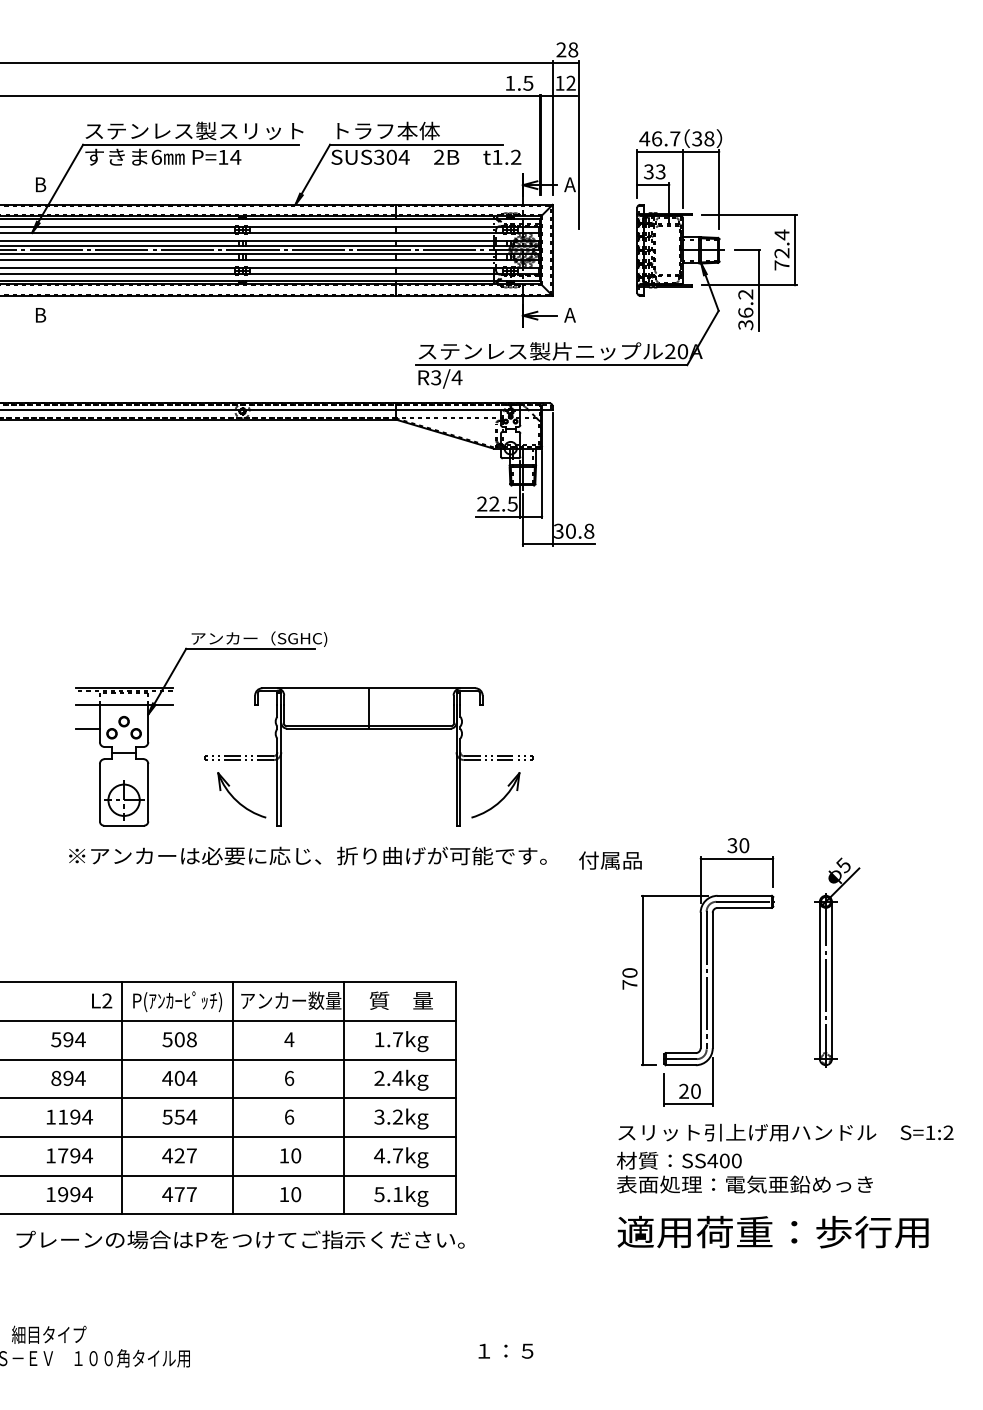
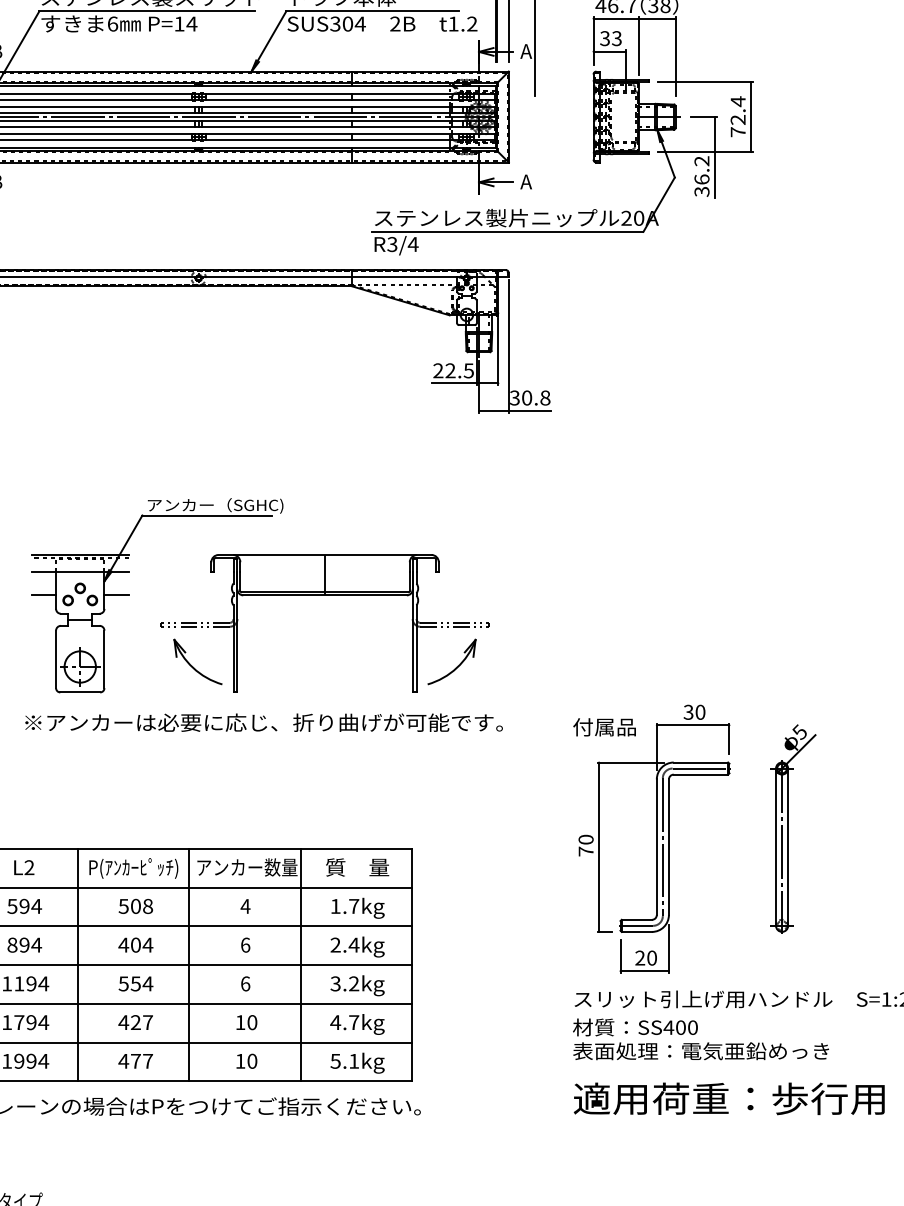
line: (160, 728) -> (116, 595), added
text: (610, 860) -> (604, 727), moved
text: (102, 1000) -> (24, 867), moved

